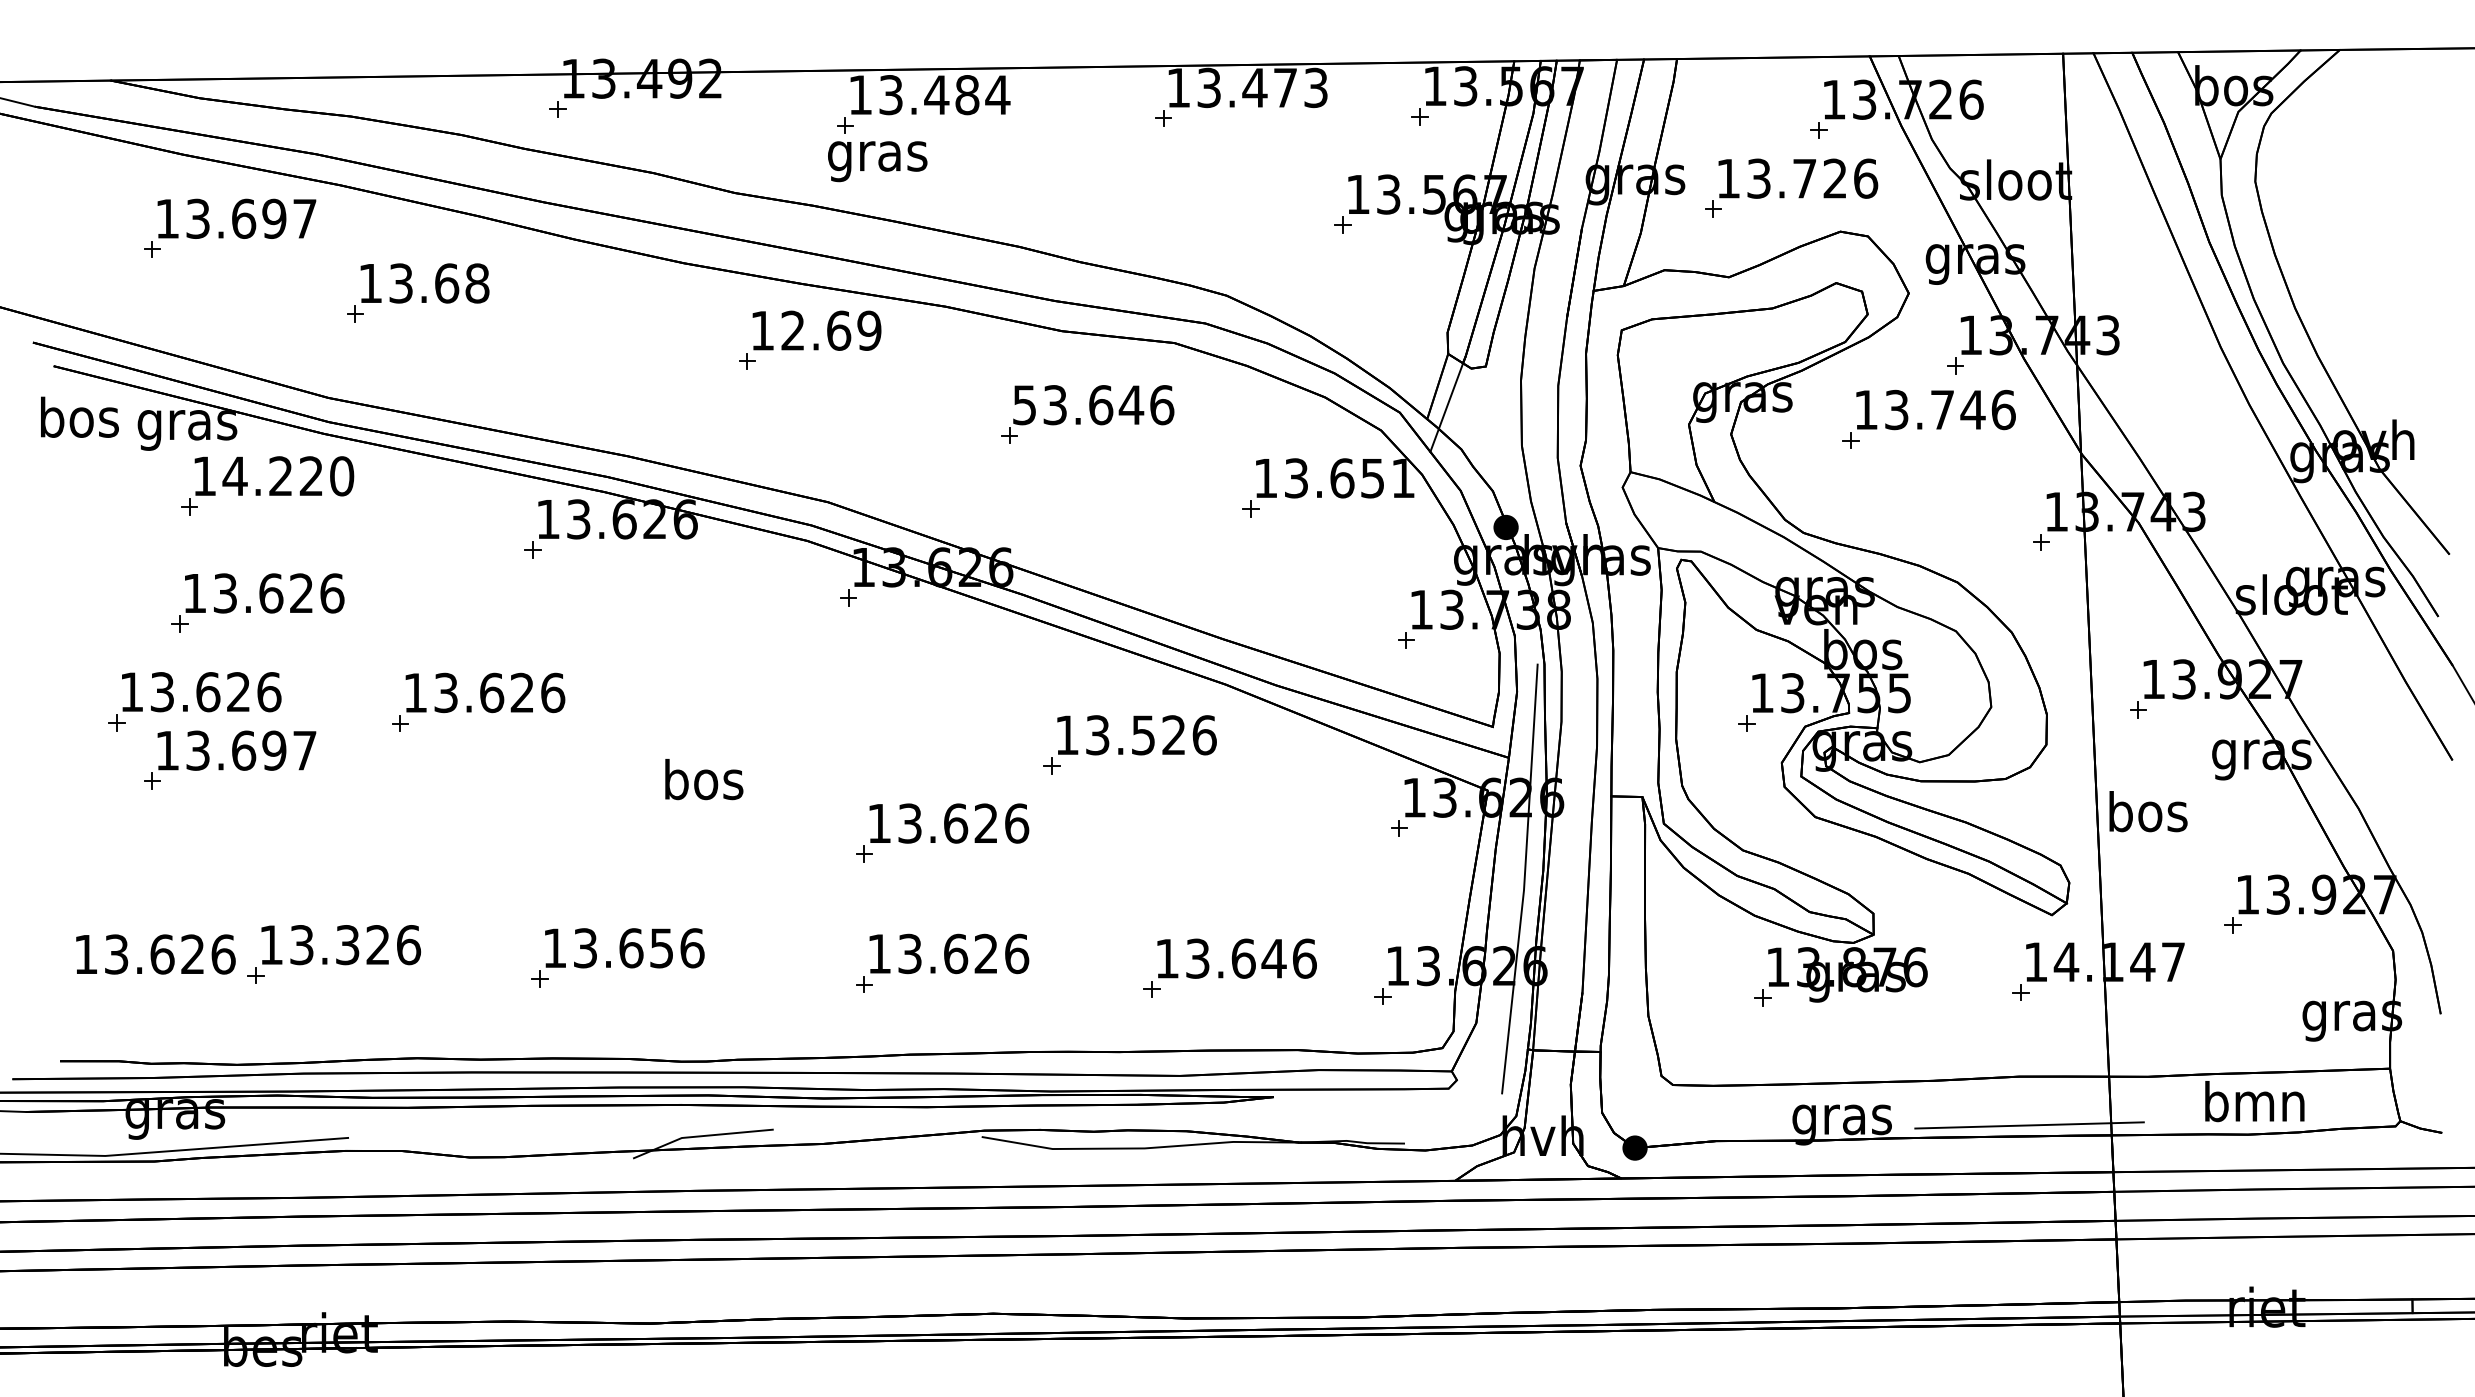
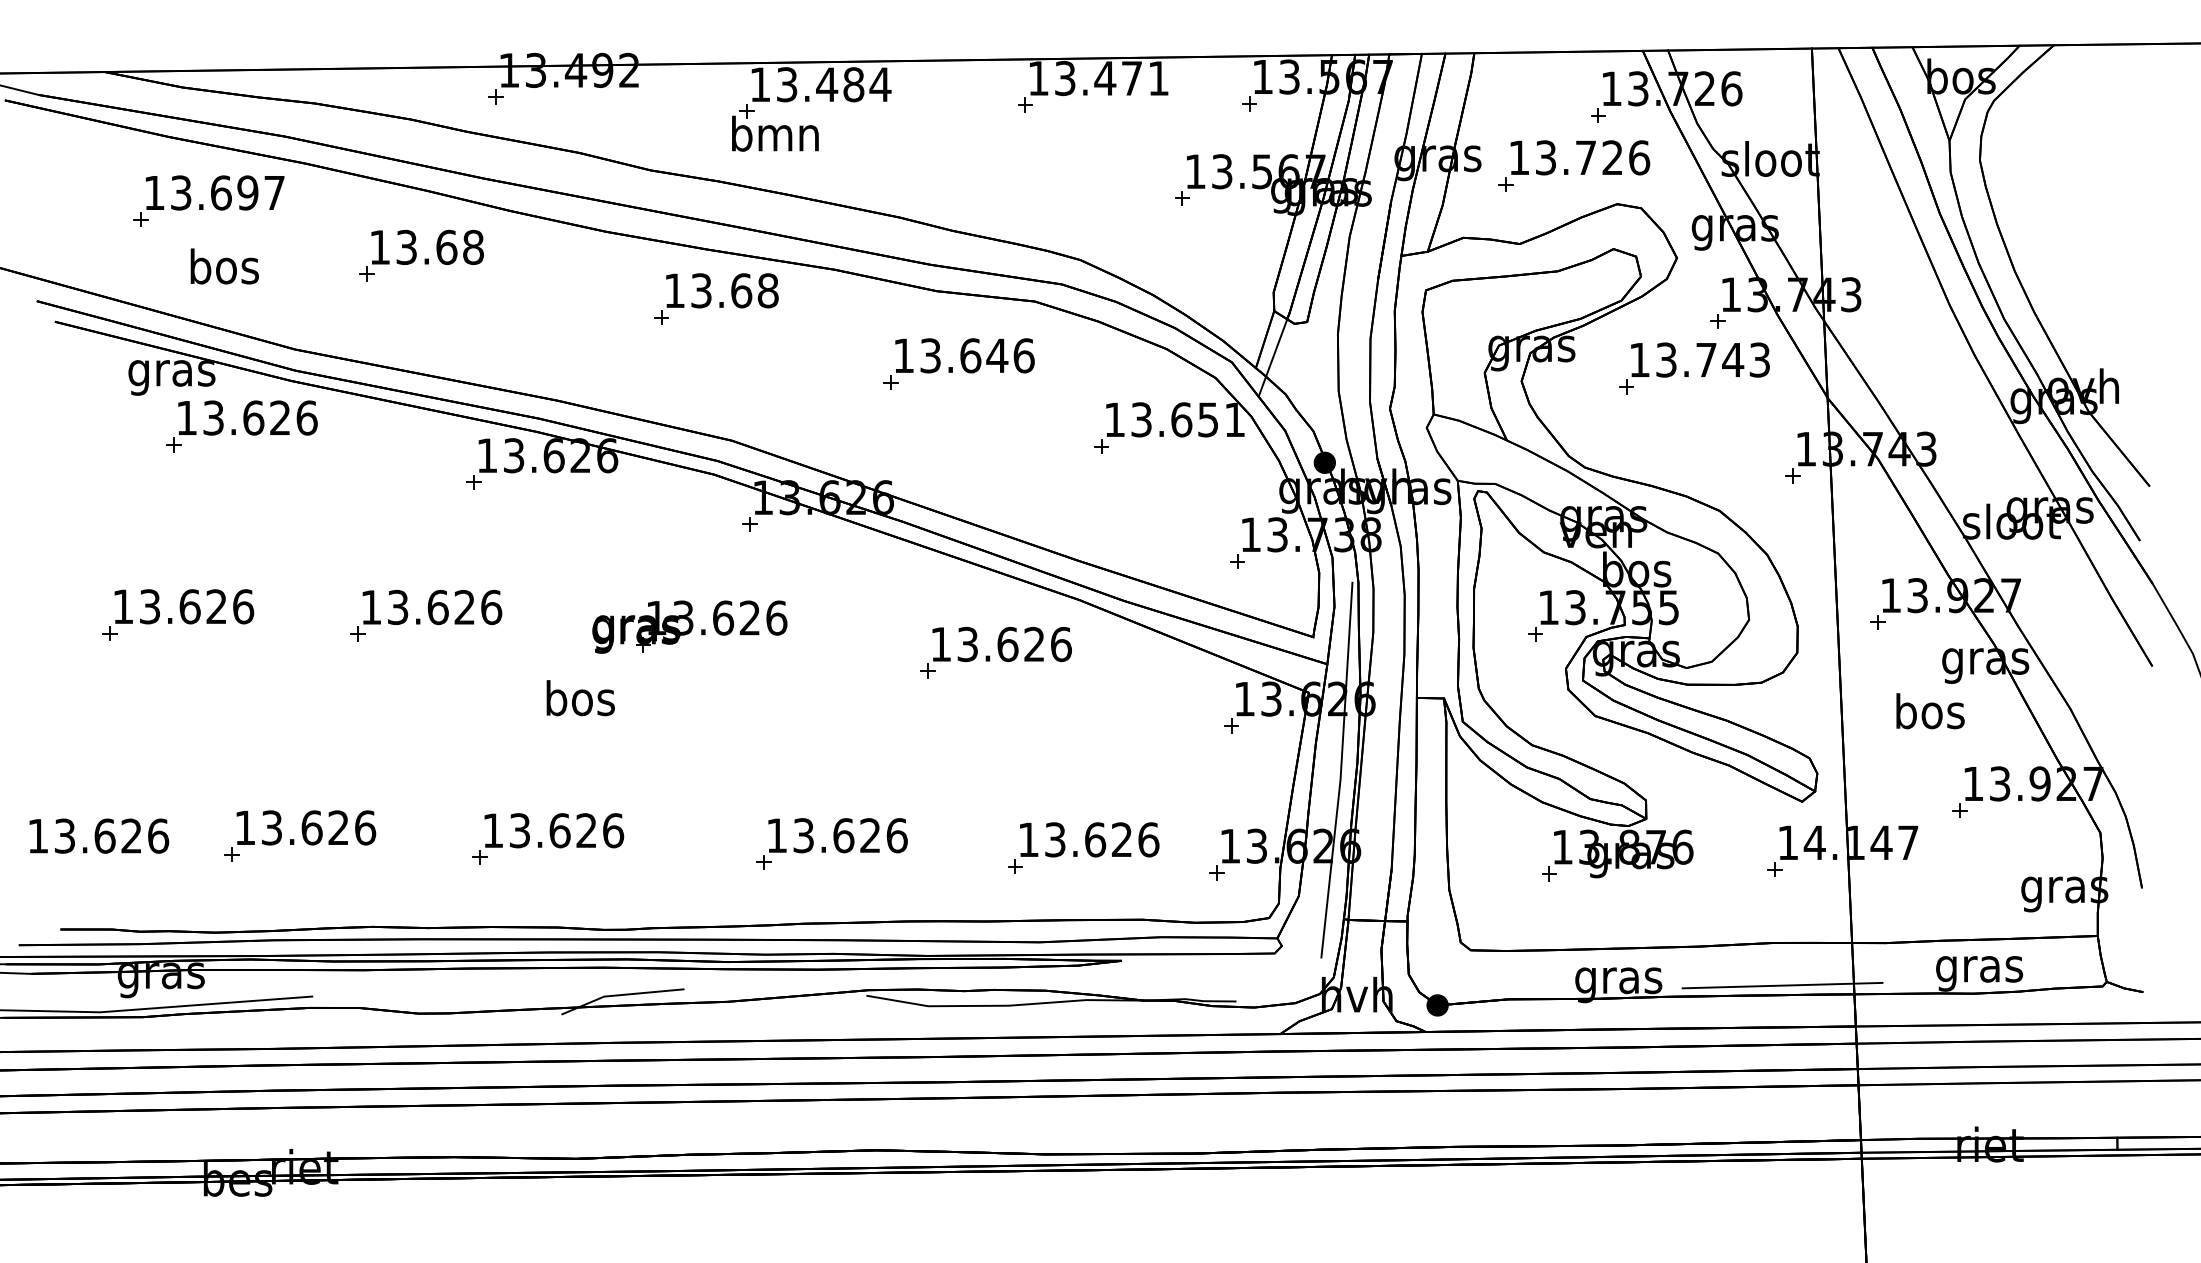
text: (1315, 87) -> (1158, 78), 13.473 -> 13.471
text: (877, 155) -> (775, 137), gras -> bmn
part: (418, 292) -> (421, 255), moved
text: (830, 330) -> (734, 290), 12.69 -> 13.68
text: (1024, 404) -> (903, 355), 53.646 -> 13.646
text: (2003, 409) -> (1759, 359), 13.746 -> 13.743
text: (79, 417) -> (224, 266), moved
text: (287, 475) -> (259, 417), 14.220 -> 13.626
part: (257, 602) -> (233, 528), removed
part: (779, 714) -> (689, 626), added
text: (1143, 735) -> (1007, 644), 13.526 -> 13.626
part: (229, 759) -> (208, 665), removed
text: (703, 779) -> (580, 698), moved
text: (2148, 811) -> (1930, 711), moved
part: (941, 832) -> (831, 729), removed
text: (347, 944) -> (311, 827), 13.326 -> 13.626
text: (661, 948) -> (586, 830), 13.656 -> 13.626
text: (156, 953) -> (99, 835), moved
text: (1273, 958) -> (1121, 839), 13.646 -> 13.626
text: (2254, 1105) -> (1979, 968), bmn -> gras

